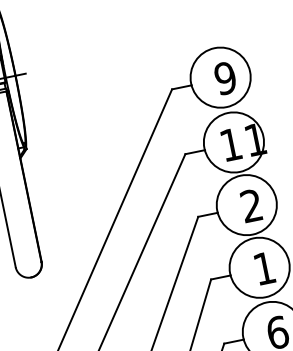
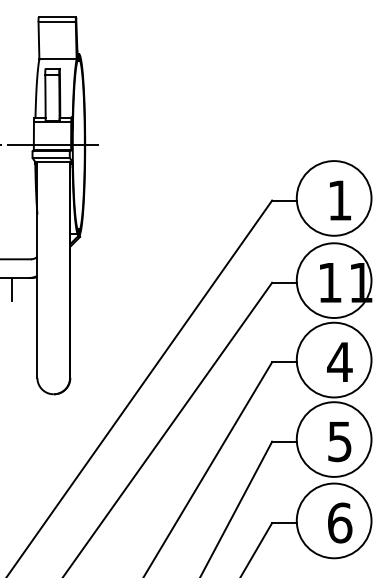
text: (225, 78) -> (339, 200), 9 -> 1
text: (251, 205) -> (339, 361), 2 -> 4
text: (264, 269) -> (339, 442), 1 -> 5

